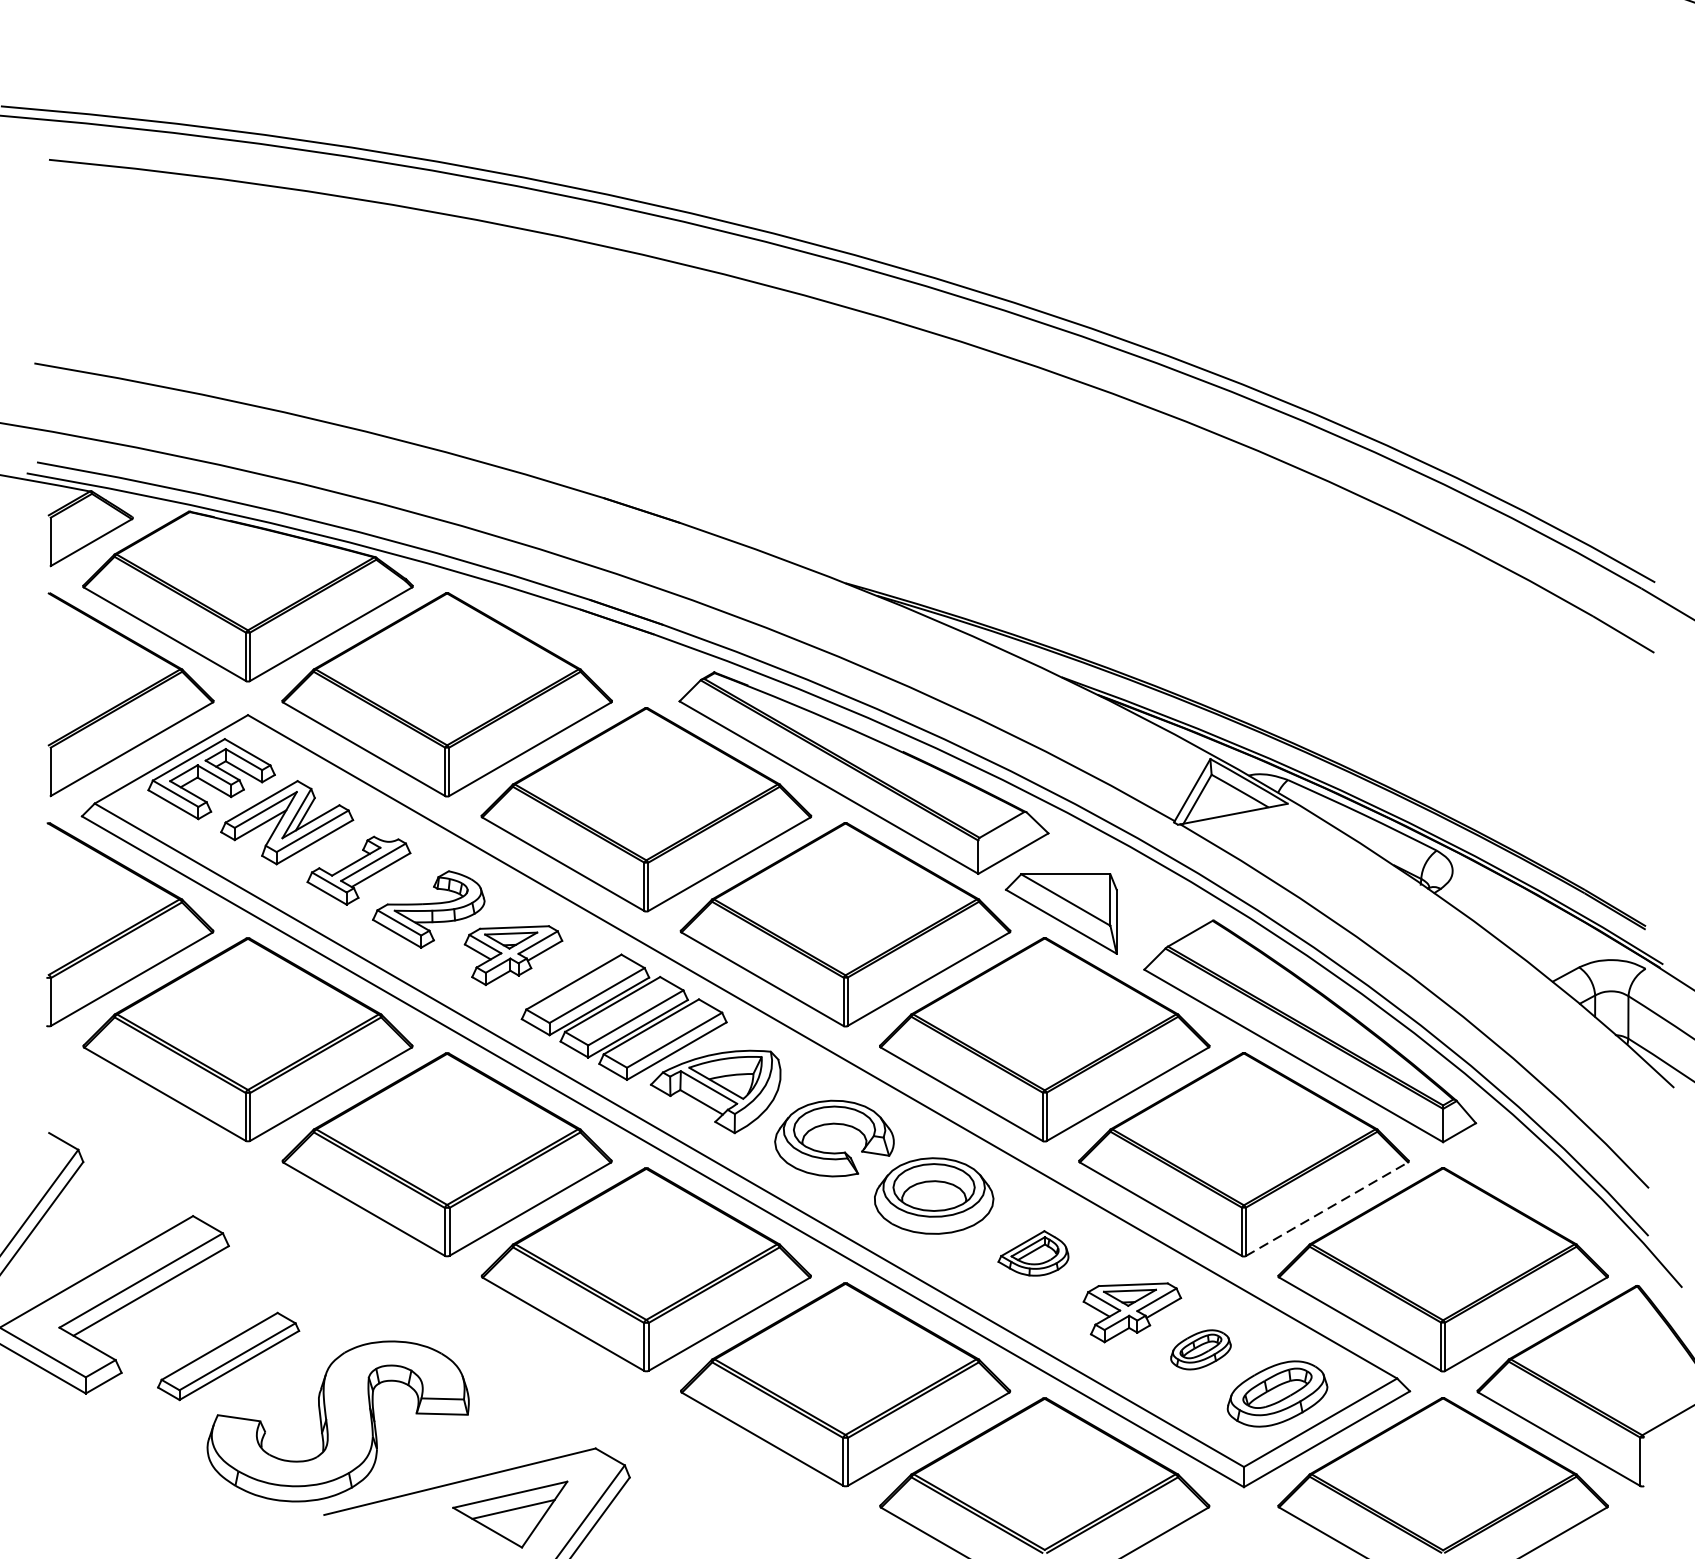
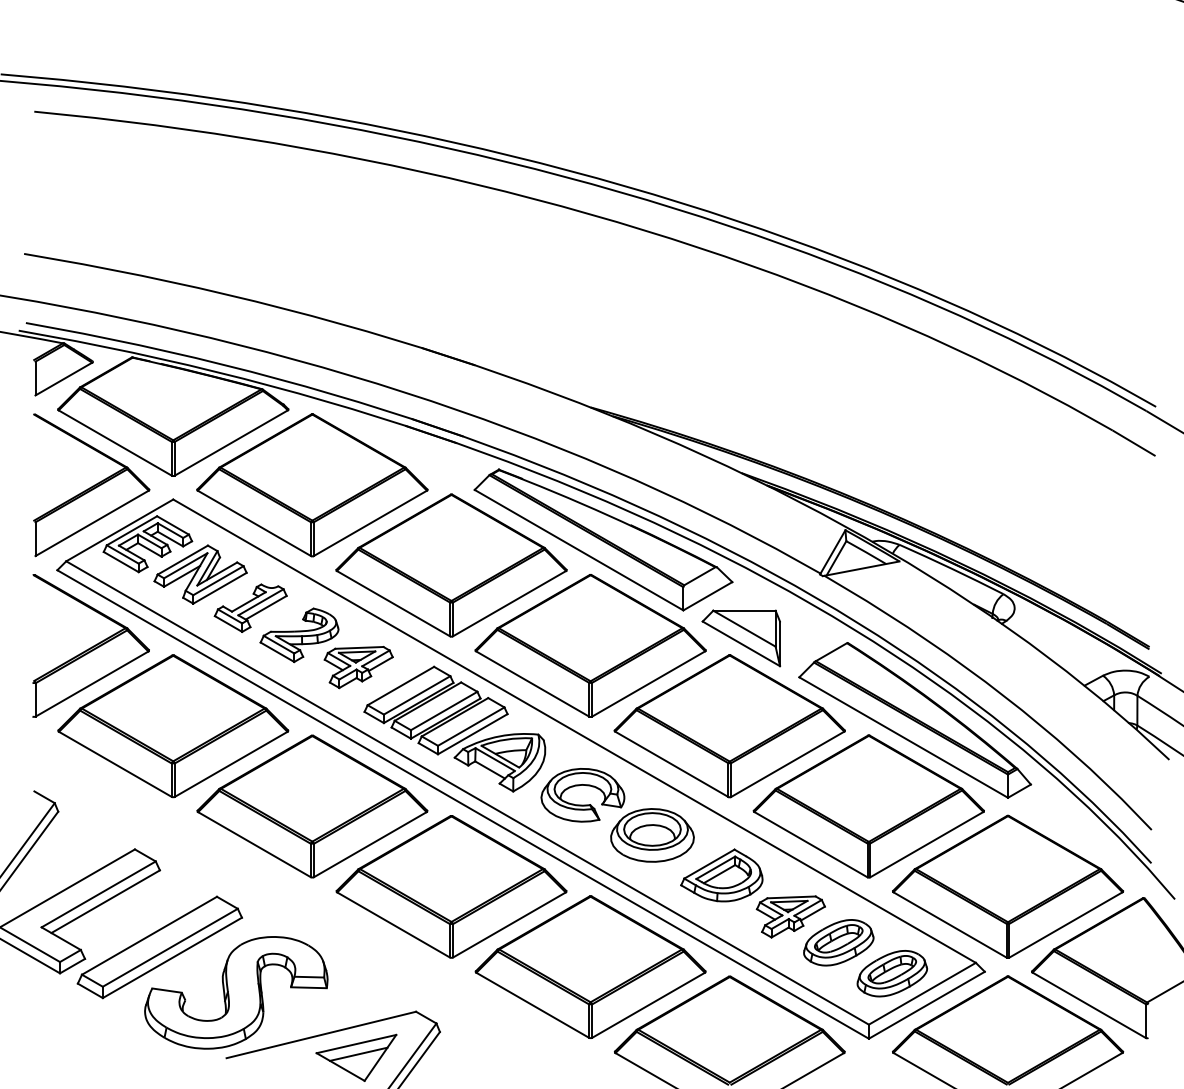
line: (1327, 1209) -> (927, 844), dashed -> solid
part: (1032, 1253) -> (721, 875), size x1.67
part: (1200, 1349) -> (838, 942), size x1.67
part: (228, 1356) -> (159, 947), size x1.67

